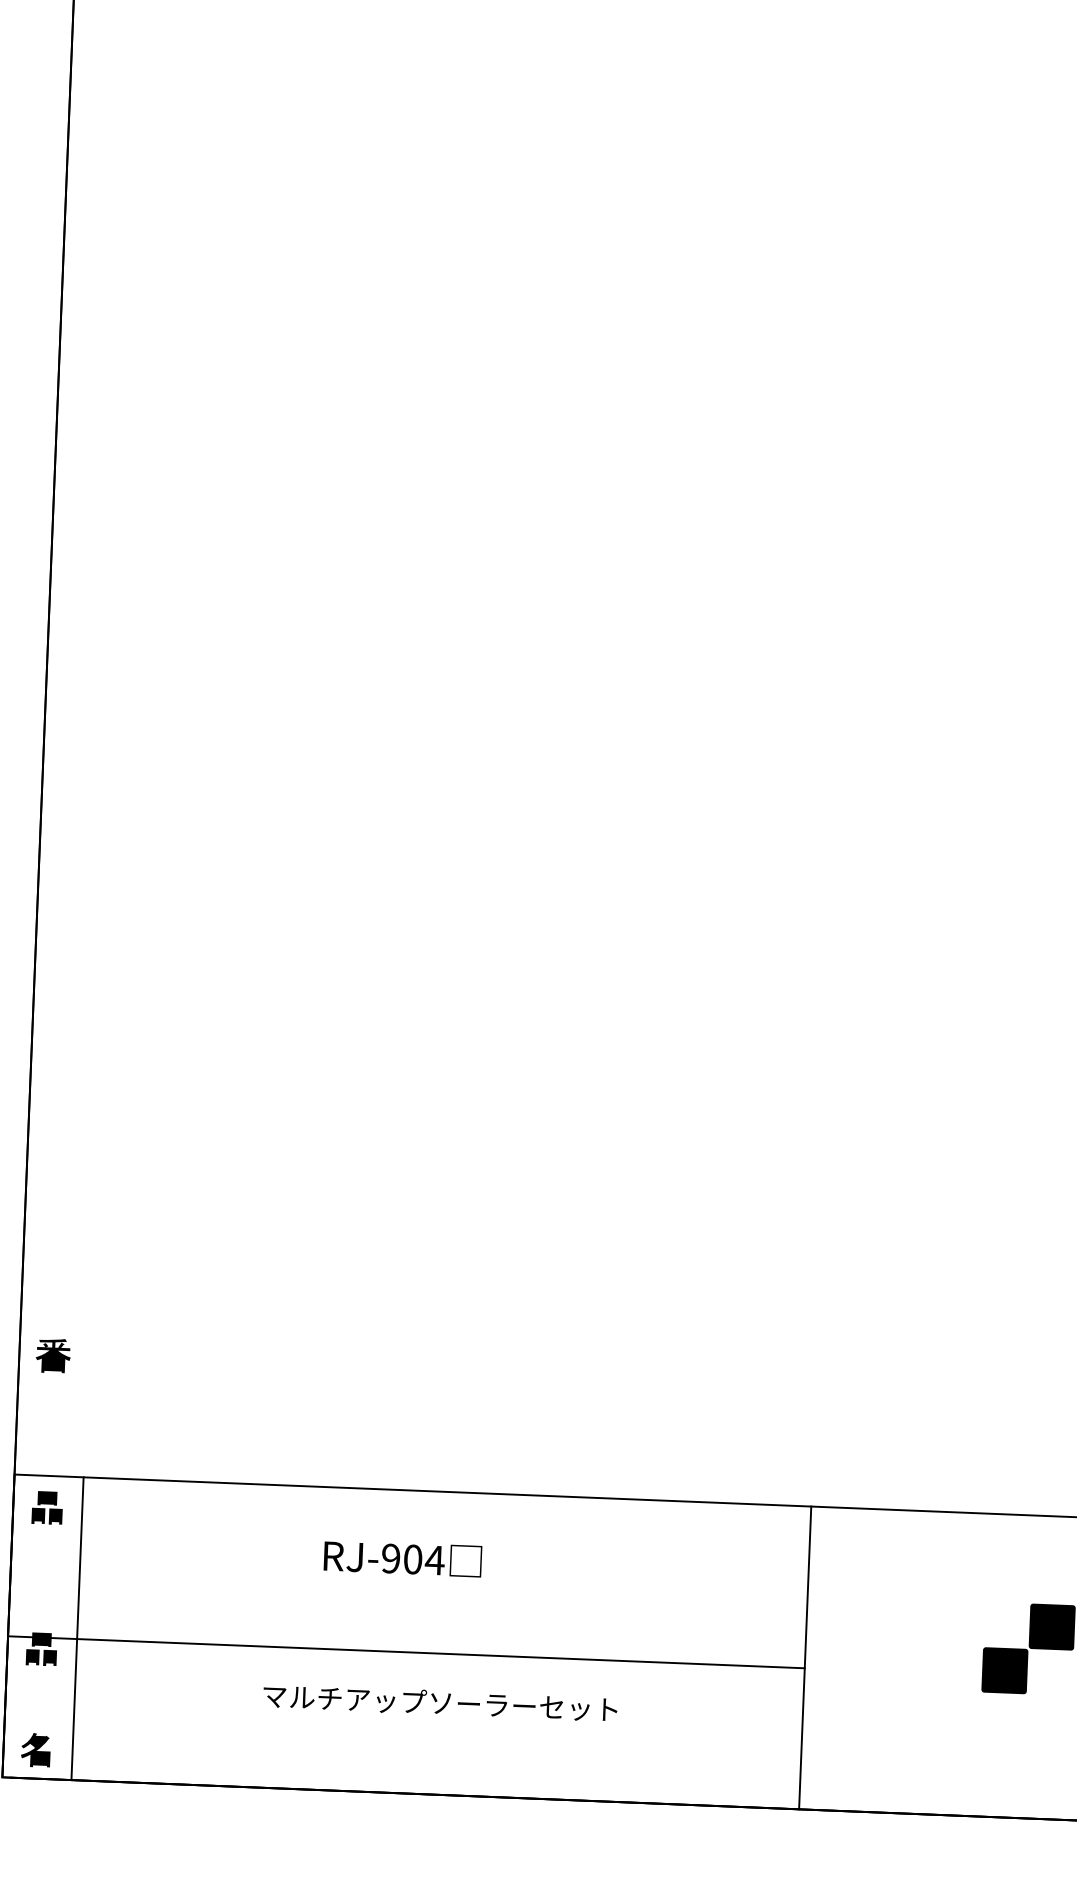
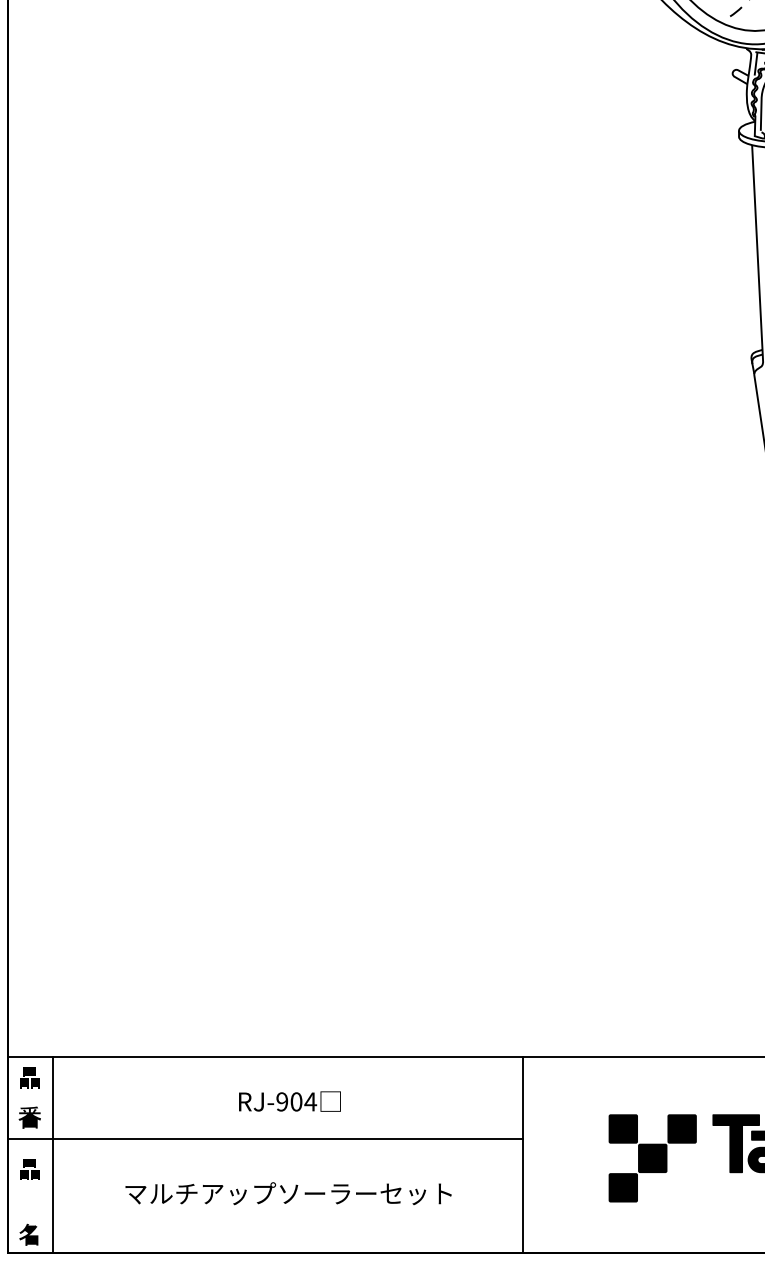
part: (52, 1355) -> (29, 1117), moved
part: (402, 1558) -> (289, 1101), moved
fill: (961, 1622) -> (623, 1128), added
line: (406, 1653) -> (265, 1139), moved
part: (439, 1702) -> (288, 1193), size x1.43
fill: (957, 1713) -> (623, 1187), added

